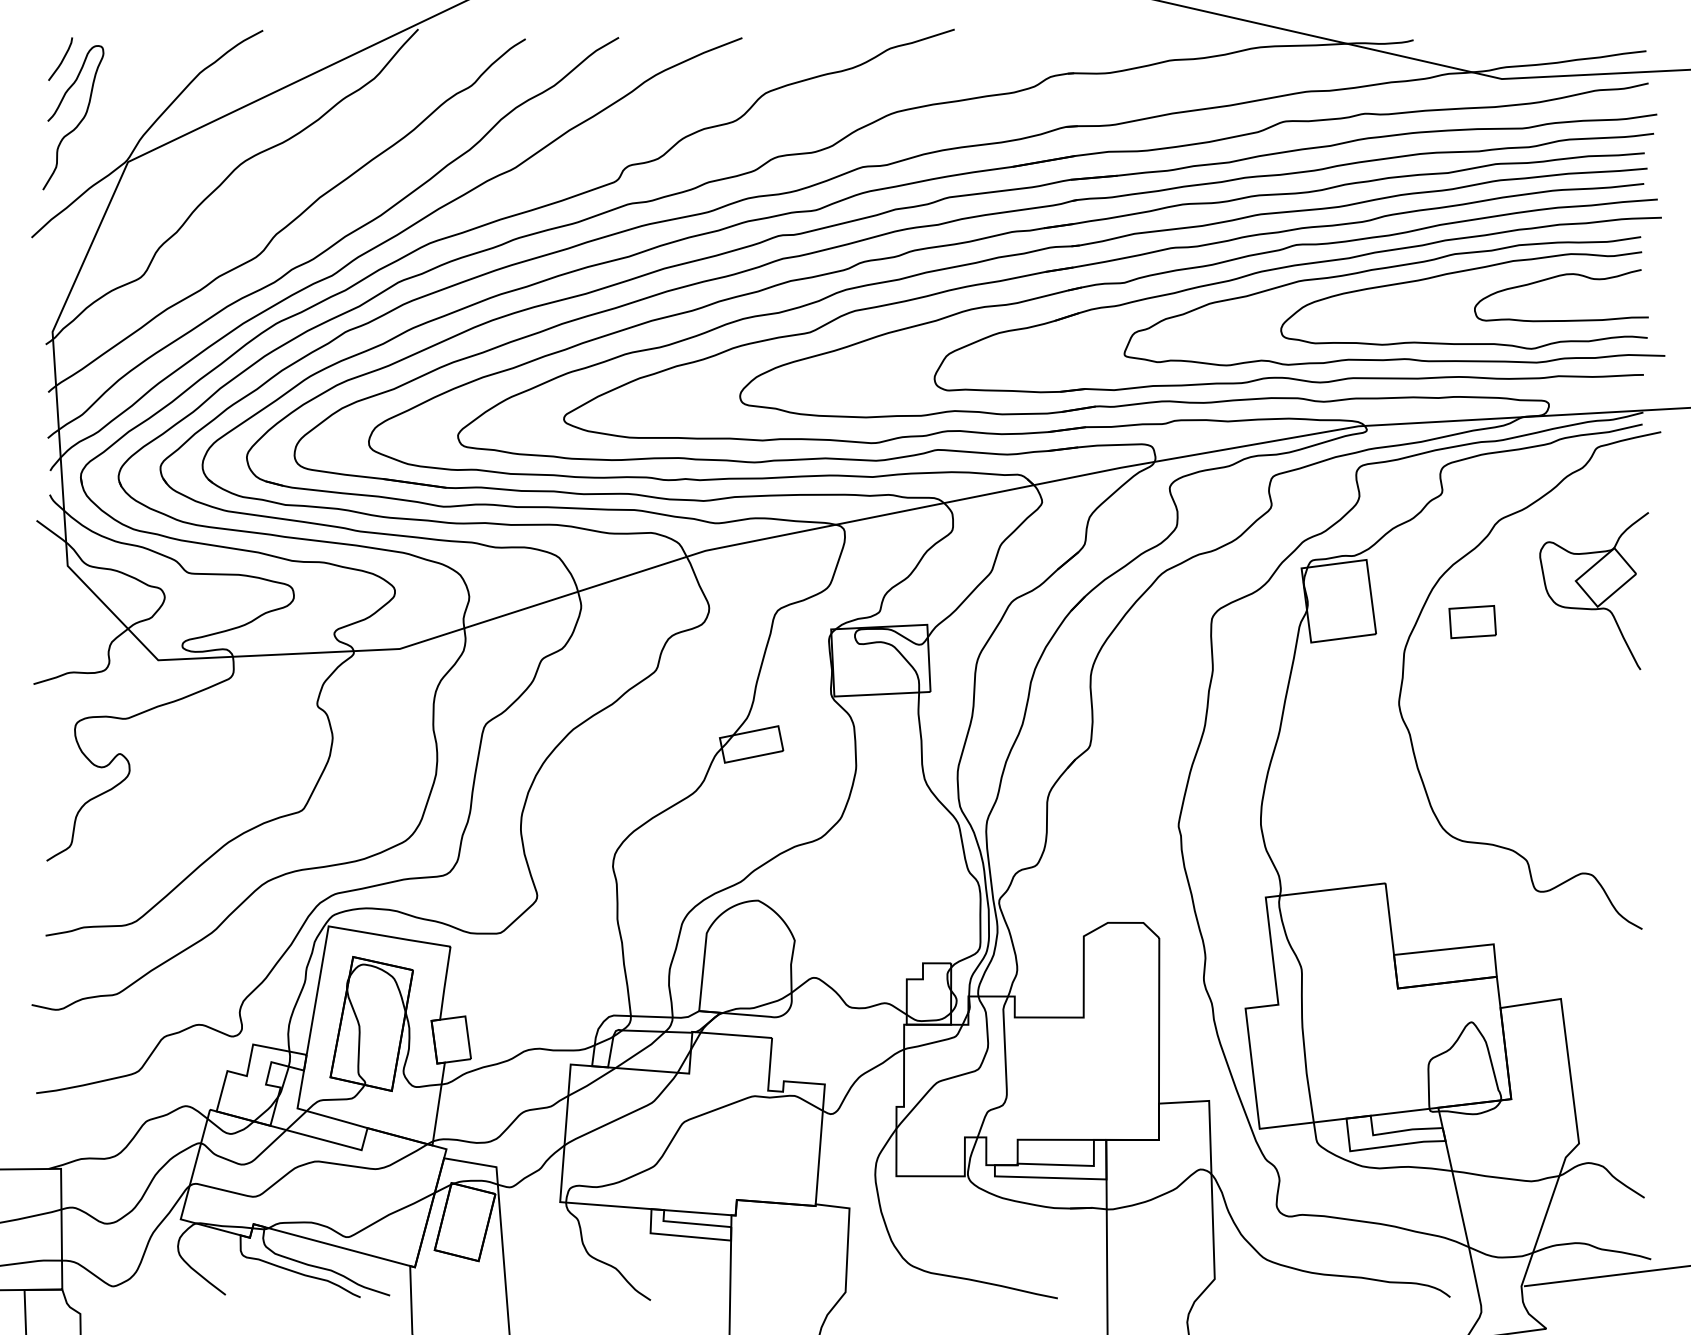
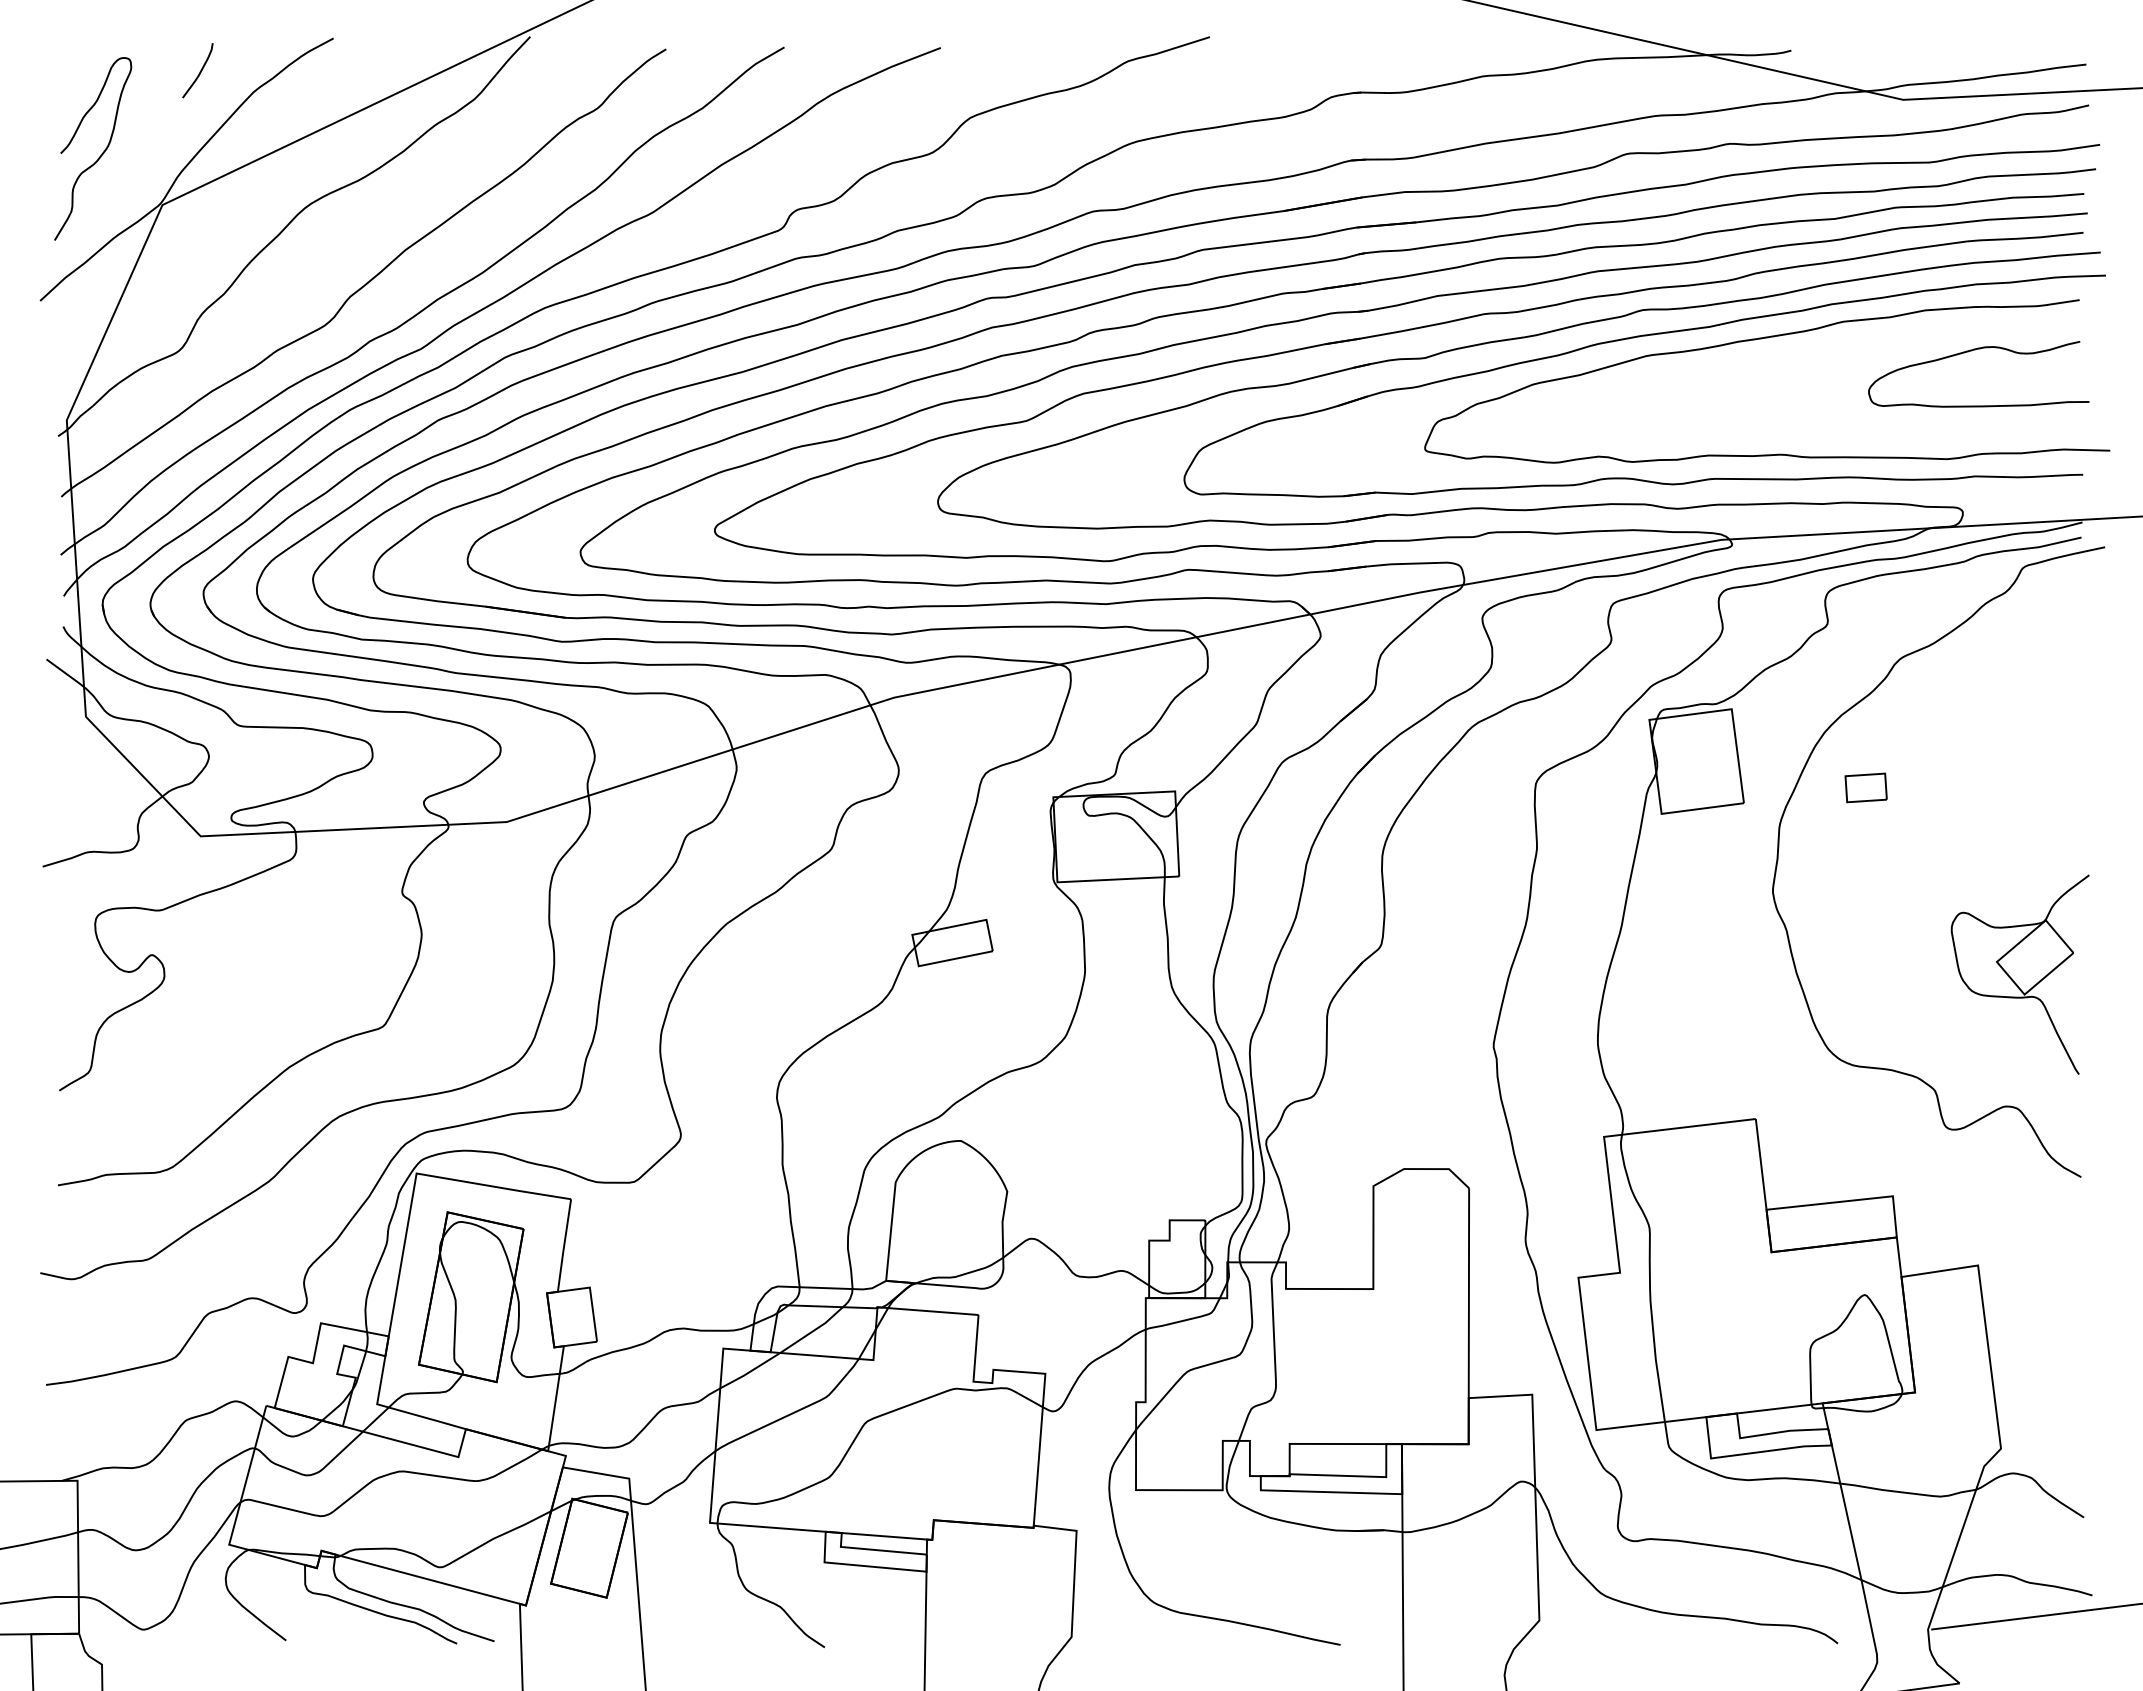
curve: (61, 59) -> (199, 71), moved
curve: (1458, 272) -> (1848, 345), removed
part: (1593, 590) -> (2019, 974), moved
part: (1472, 621) -> (1865, 787), size x0.7

